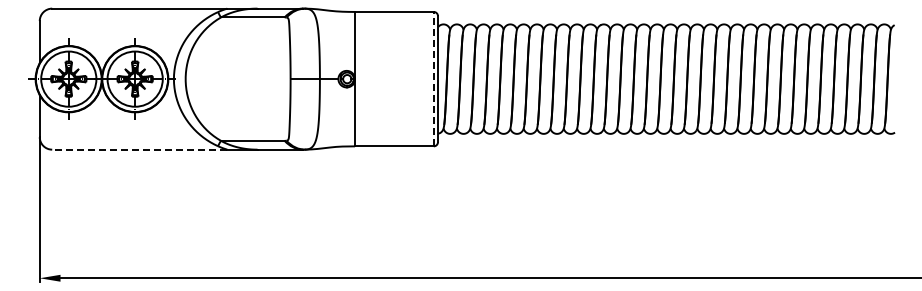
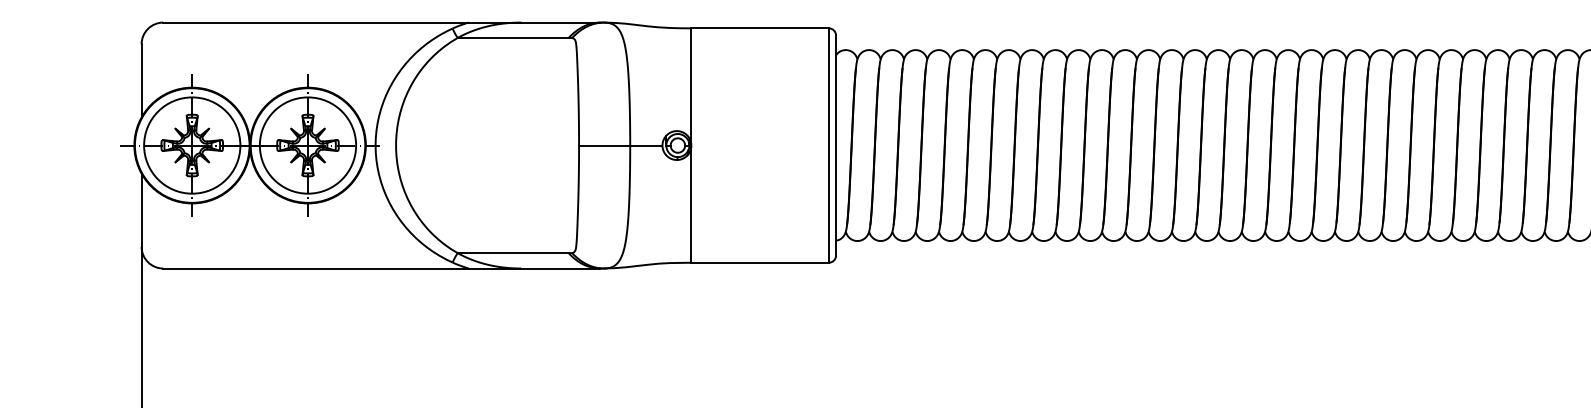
line: (433, 78) -> (828, 144), dashed -> solid
line: (139, 149) -> (315, 268), dashed -> solid

